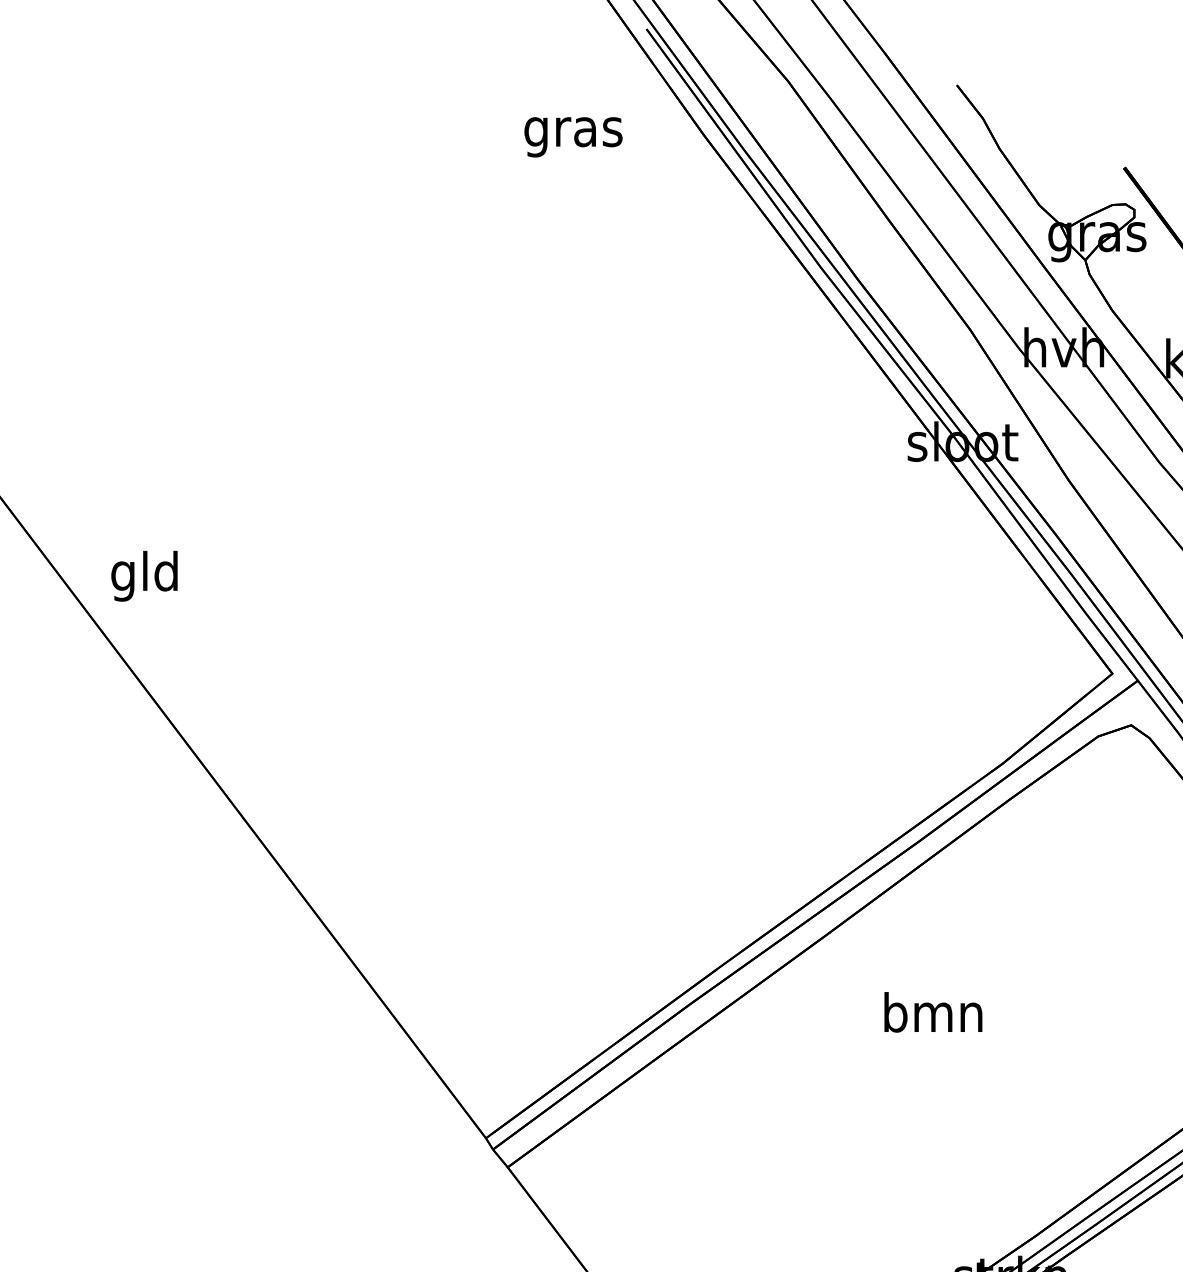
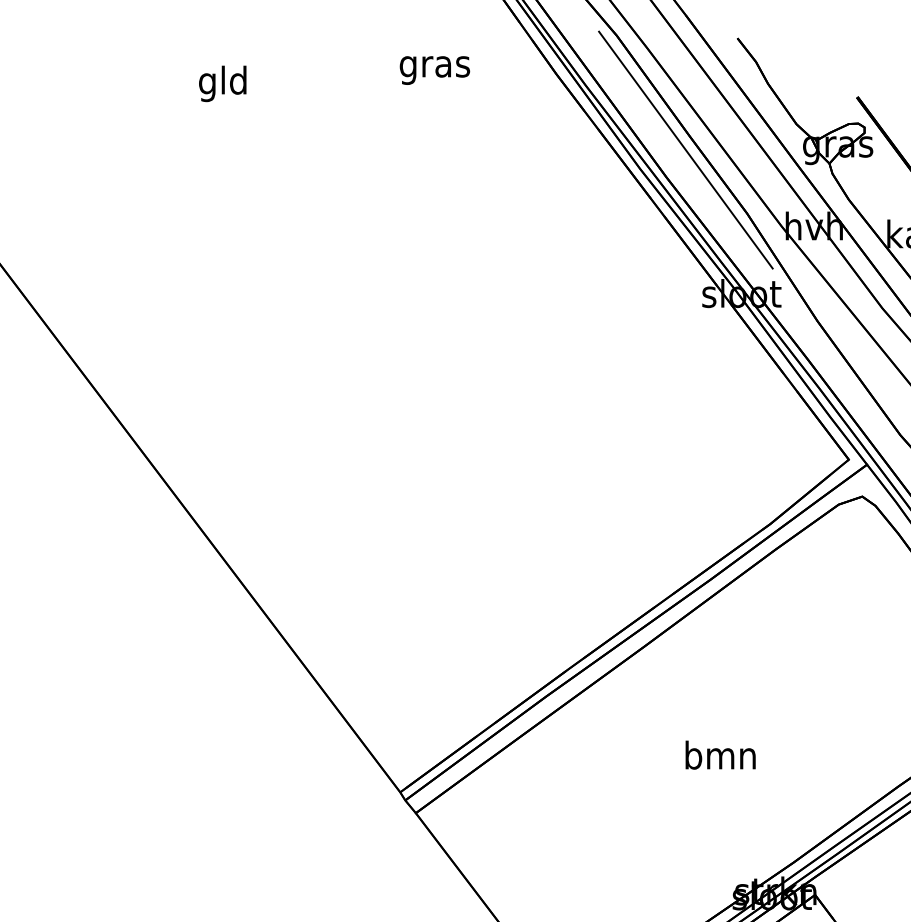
text: (572, 137) -> (434, 70), moved
line: (884, 240) -> (685, 149), added
text: (144, 575) -> (222, 83), moved
text: (933, 1011) -> (720, 754), moved

